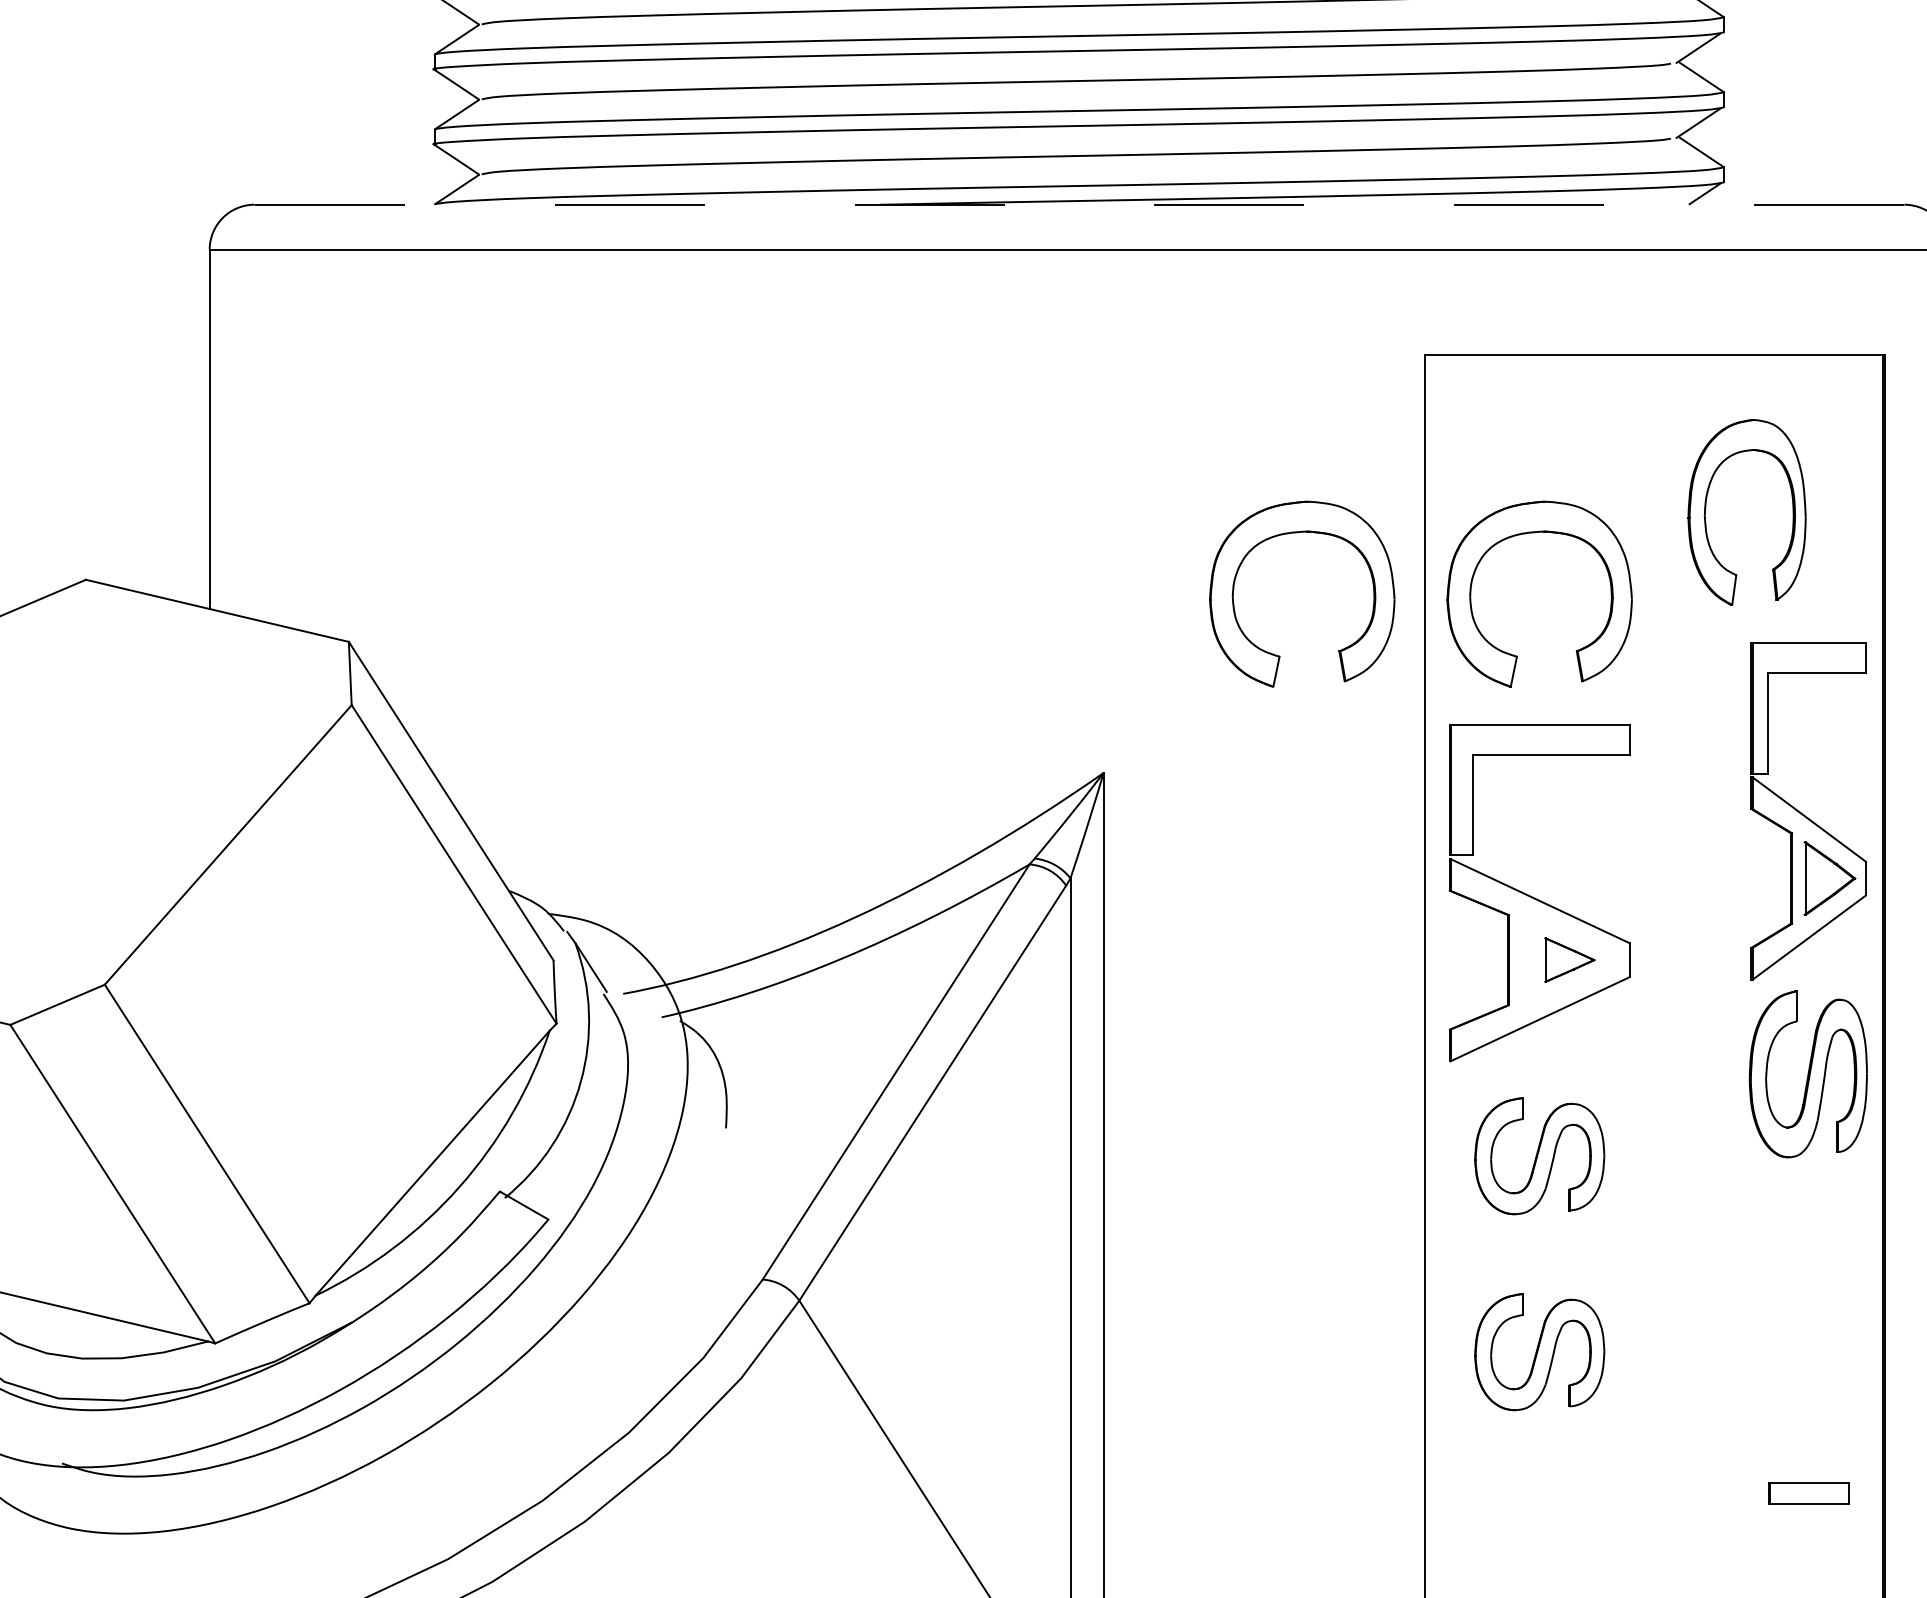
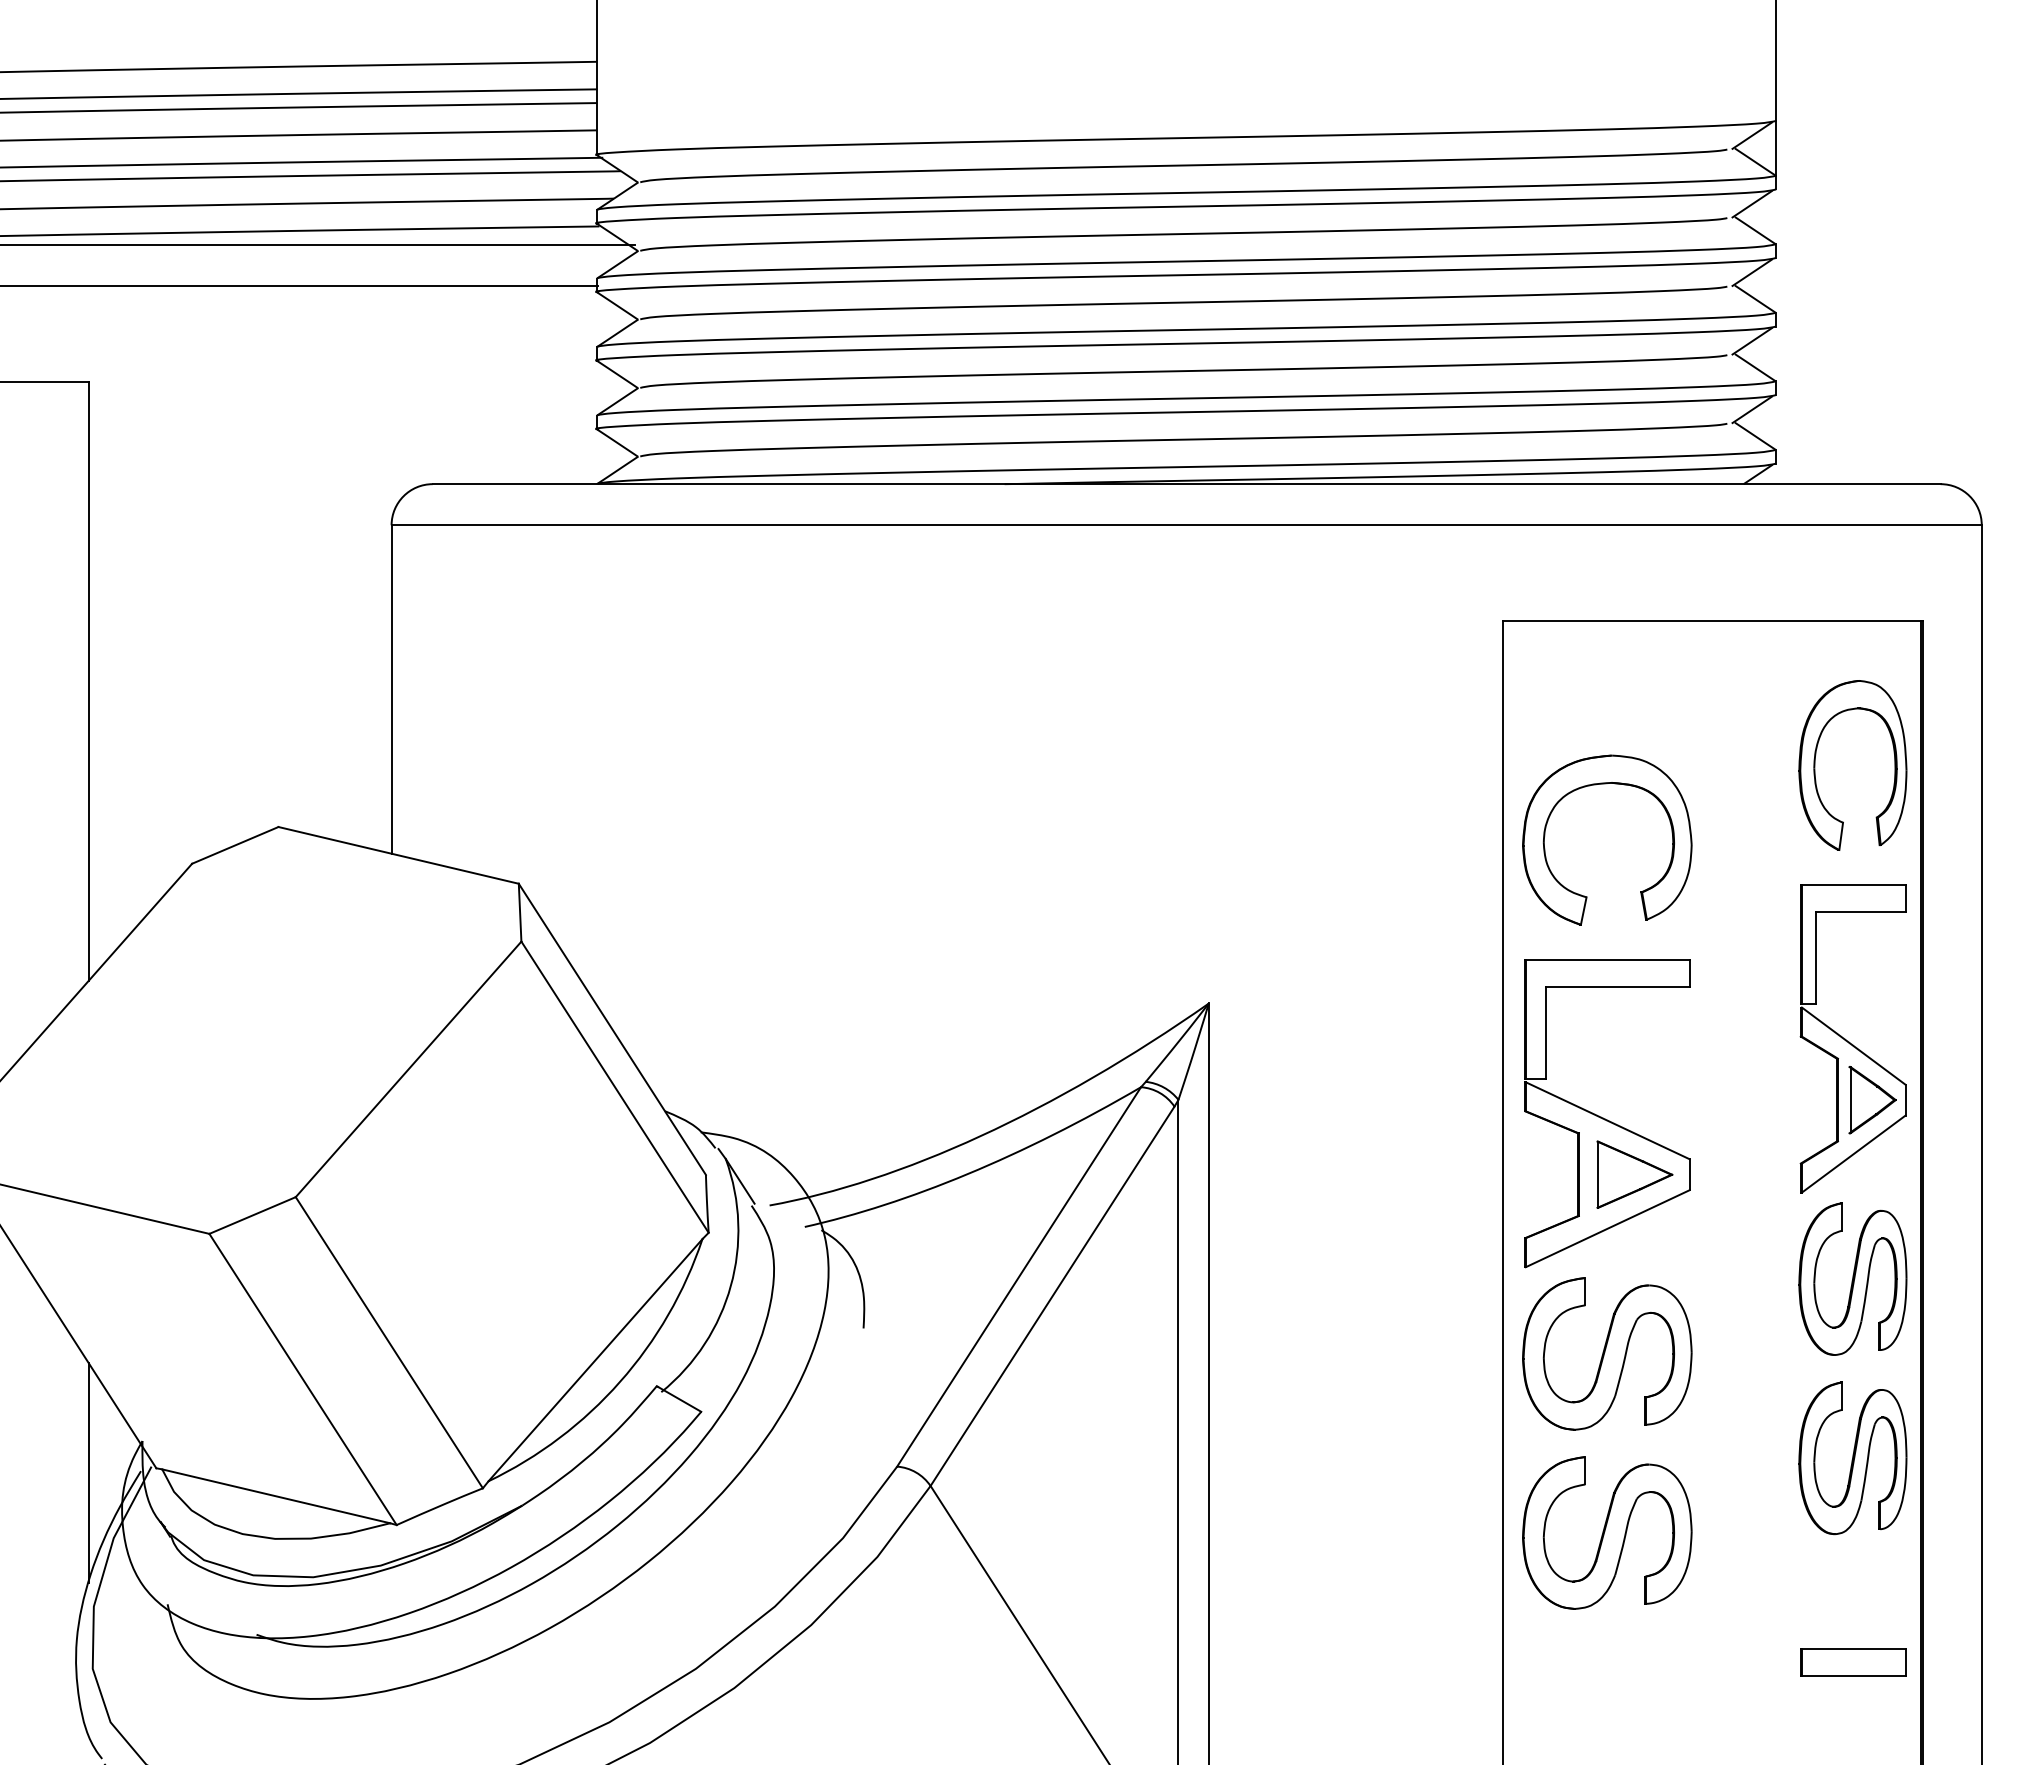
line: (1079, 205) -> (1186, 484), dashed -> solid
part: (1706, 512) -> (1815, 765), moved
part: (1301, 533) -> (1389, 784), removed
part: (1569, 959) -> (1634, 1174), size x1.67
part: (1539, 1155) -> (1607, 1353), size x1.43
part: (1807, 1270) -> (1852, 1458), added
part: (1539, 1351) -> (1607, 1532), size x1.43
part: (1808, 1493) -> (1853, 1662), size x1.43

